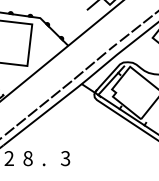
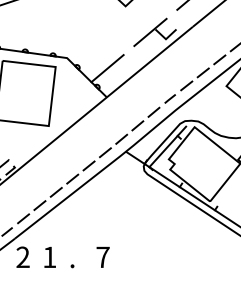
line: (68, 25) -> (107, 68), added
text: (27, 158) -> (49, 257), 8 -> 1
text: (65, 158) -> (102, 257), 3 -> 7

